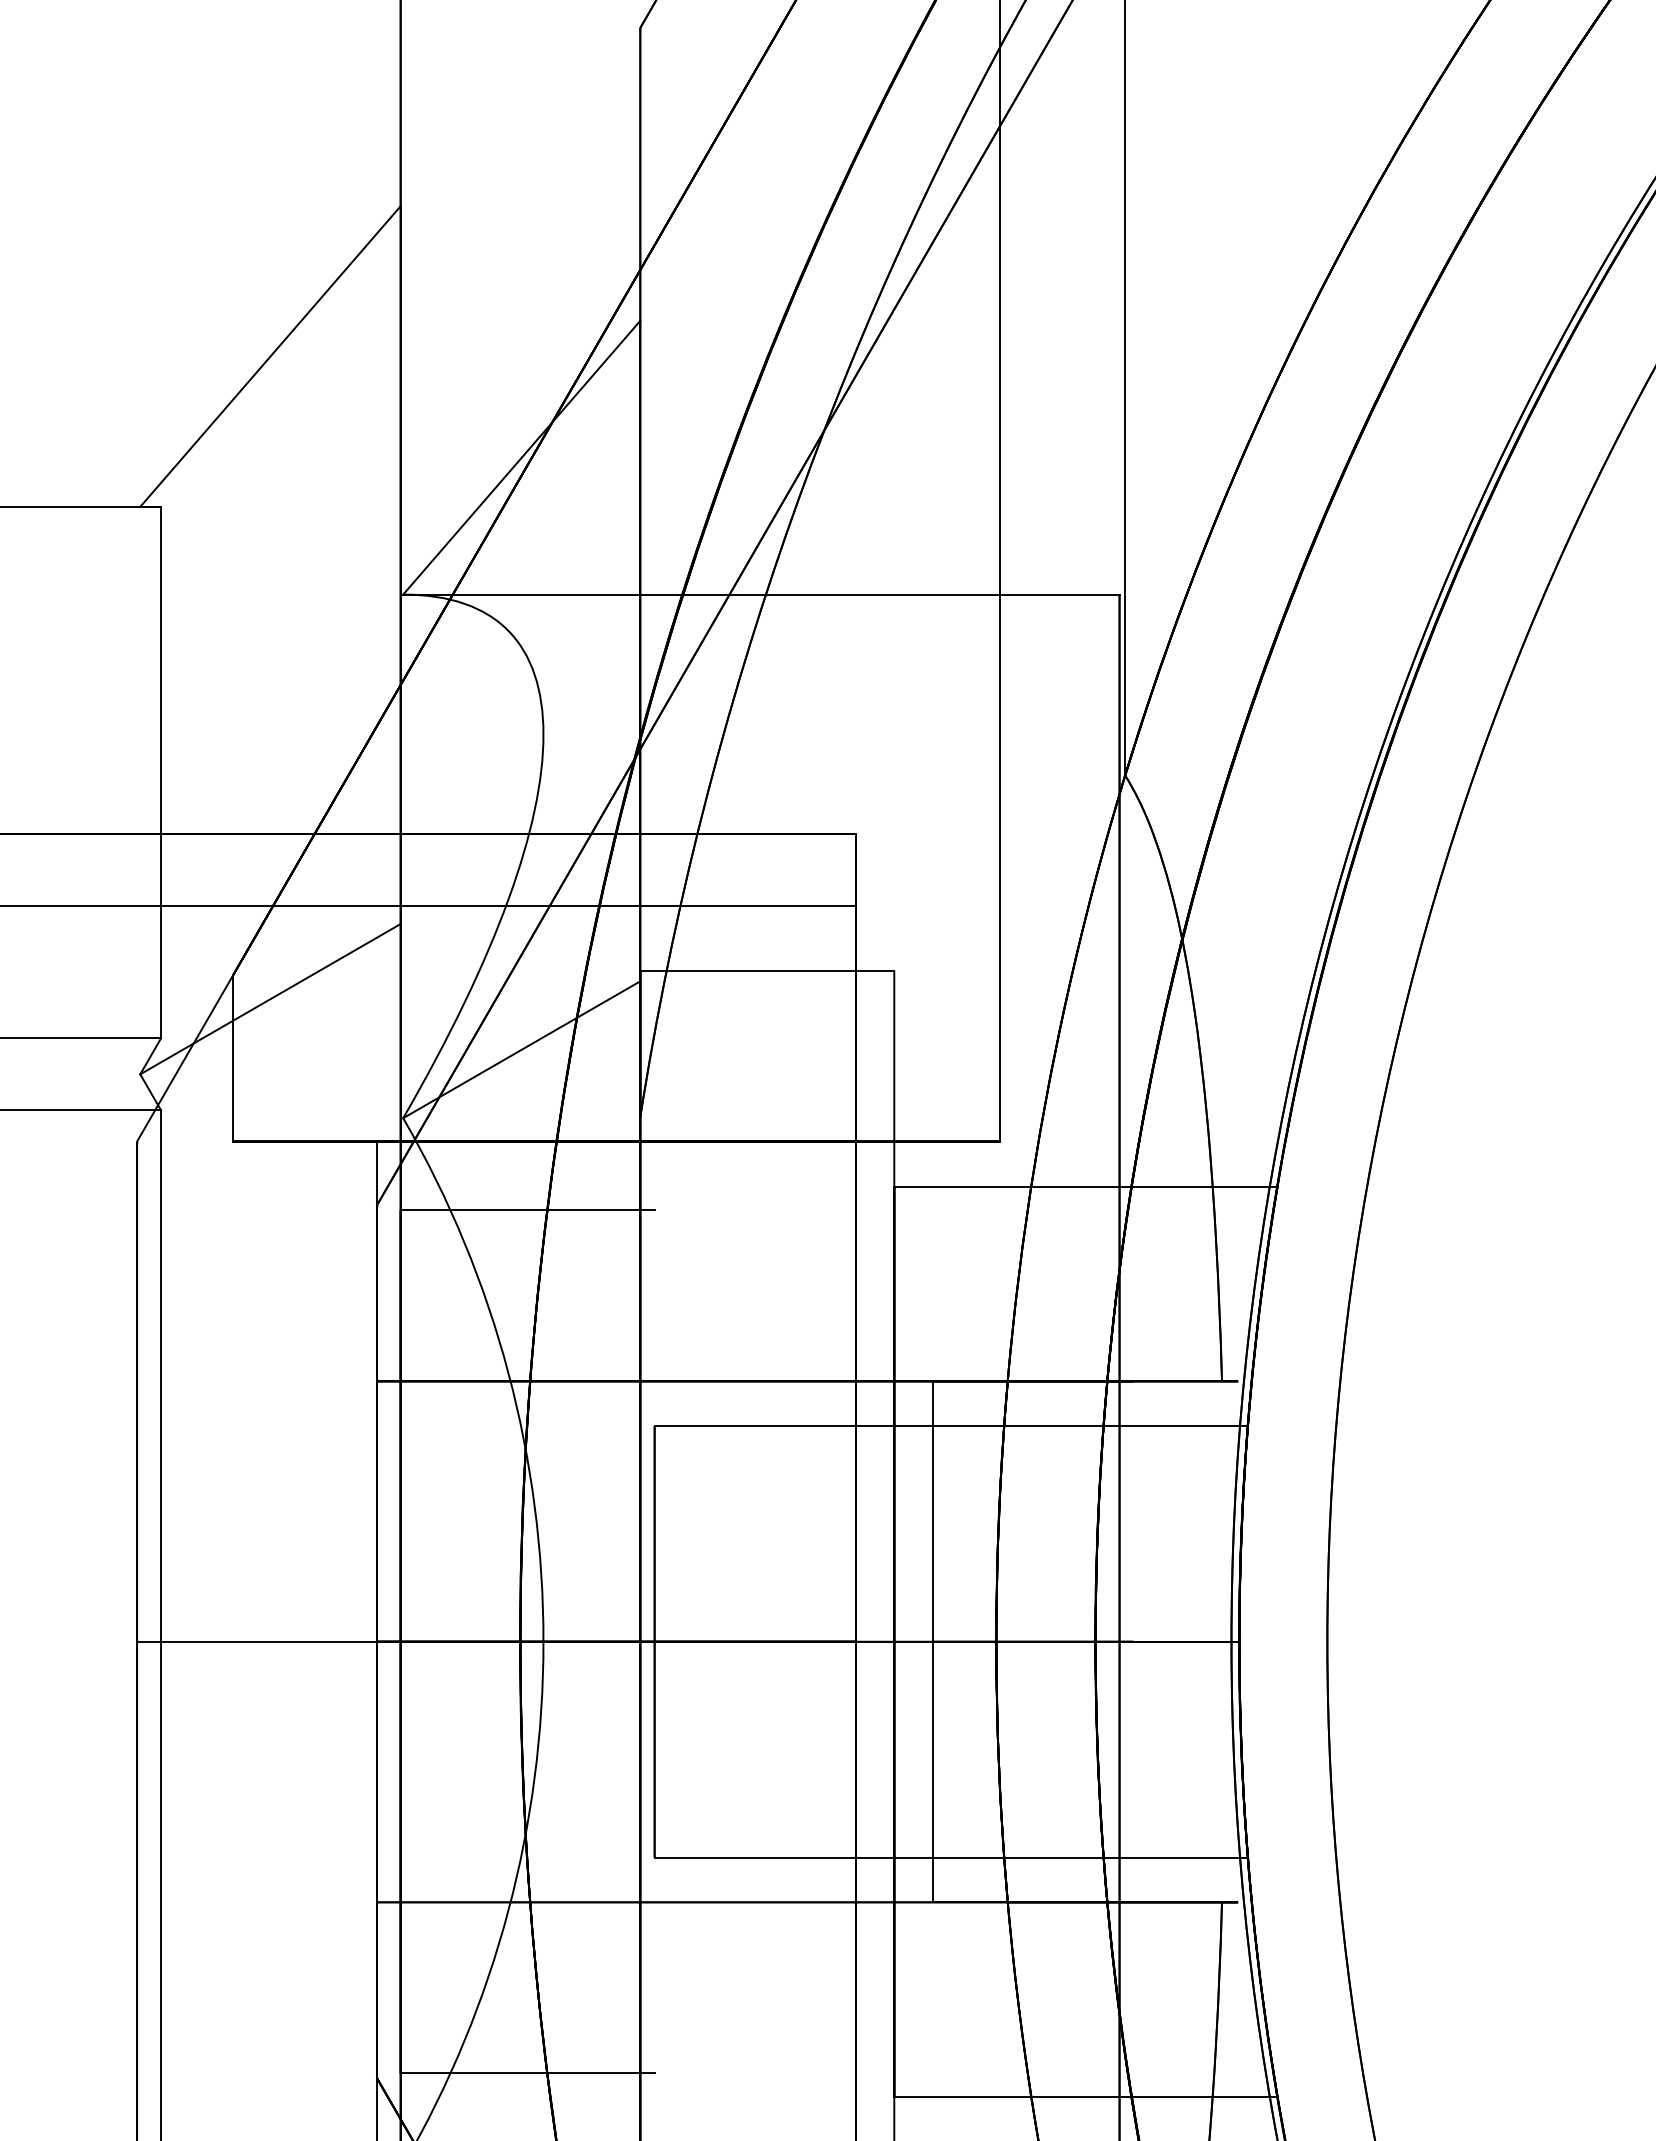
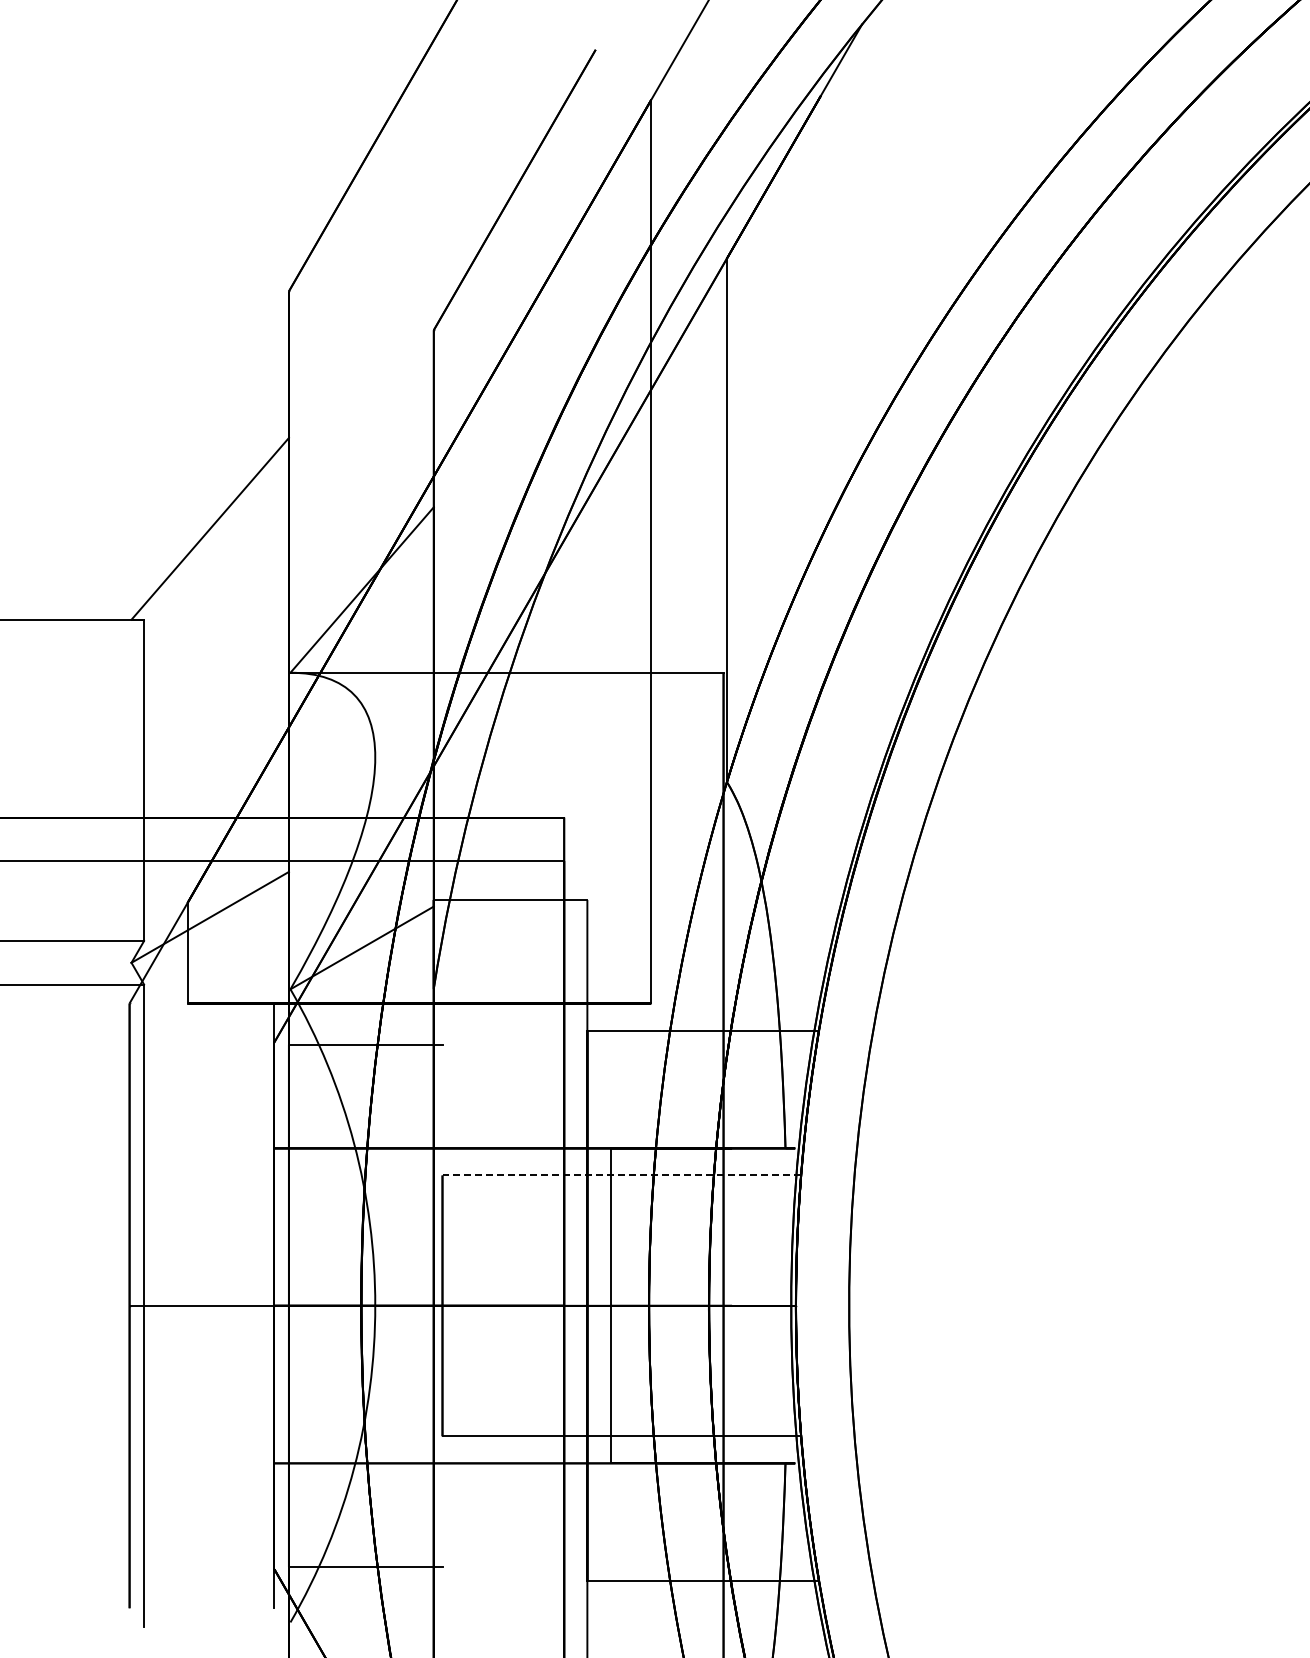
line: (950, 1426) -> (621, 1175), solid -> dashed

